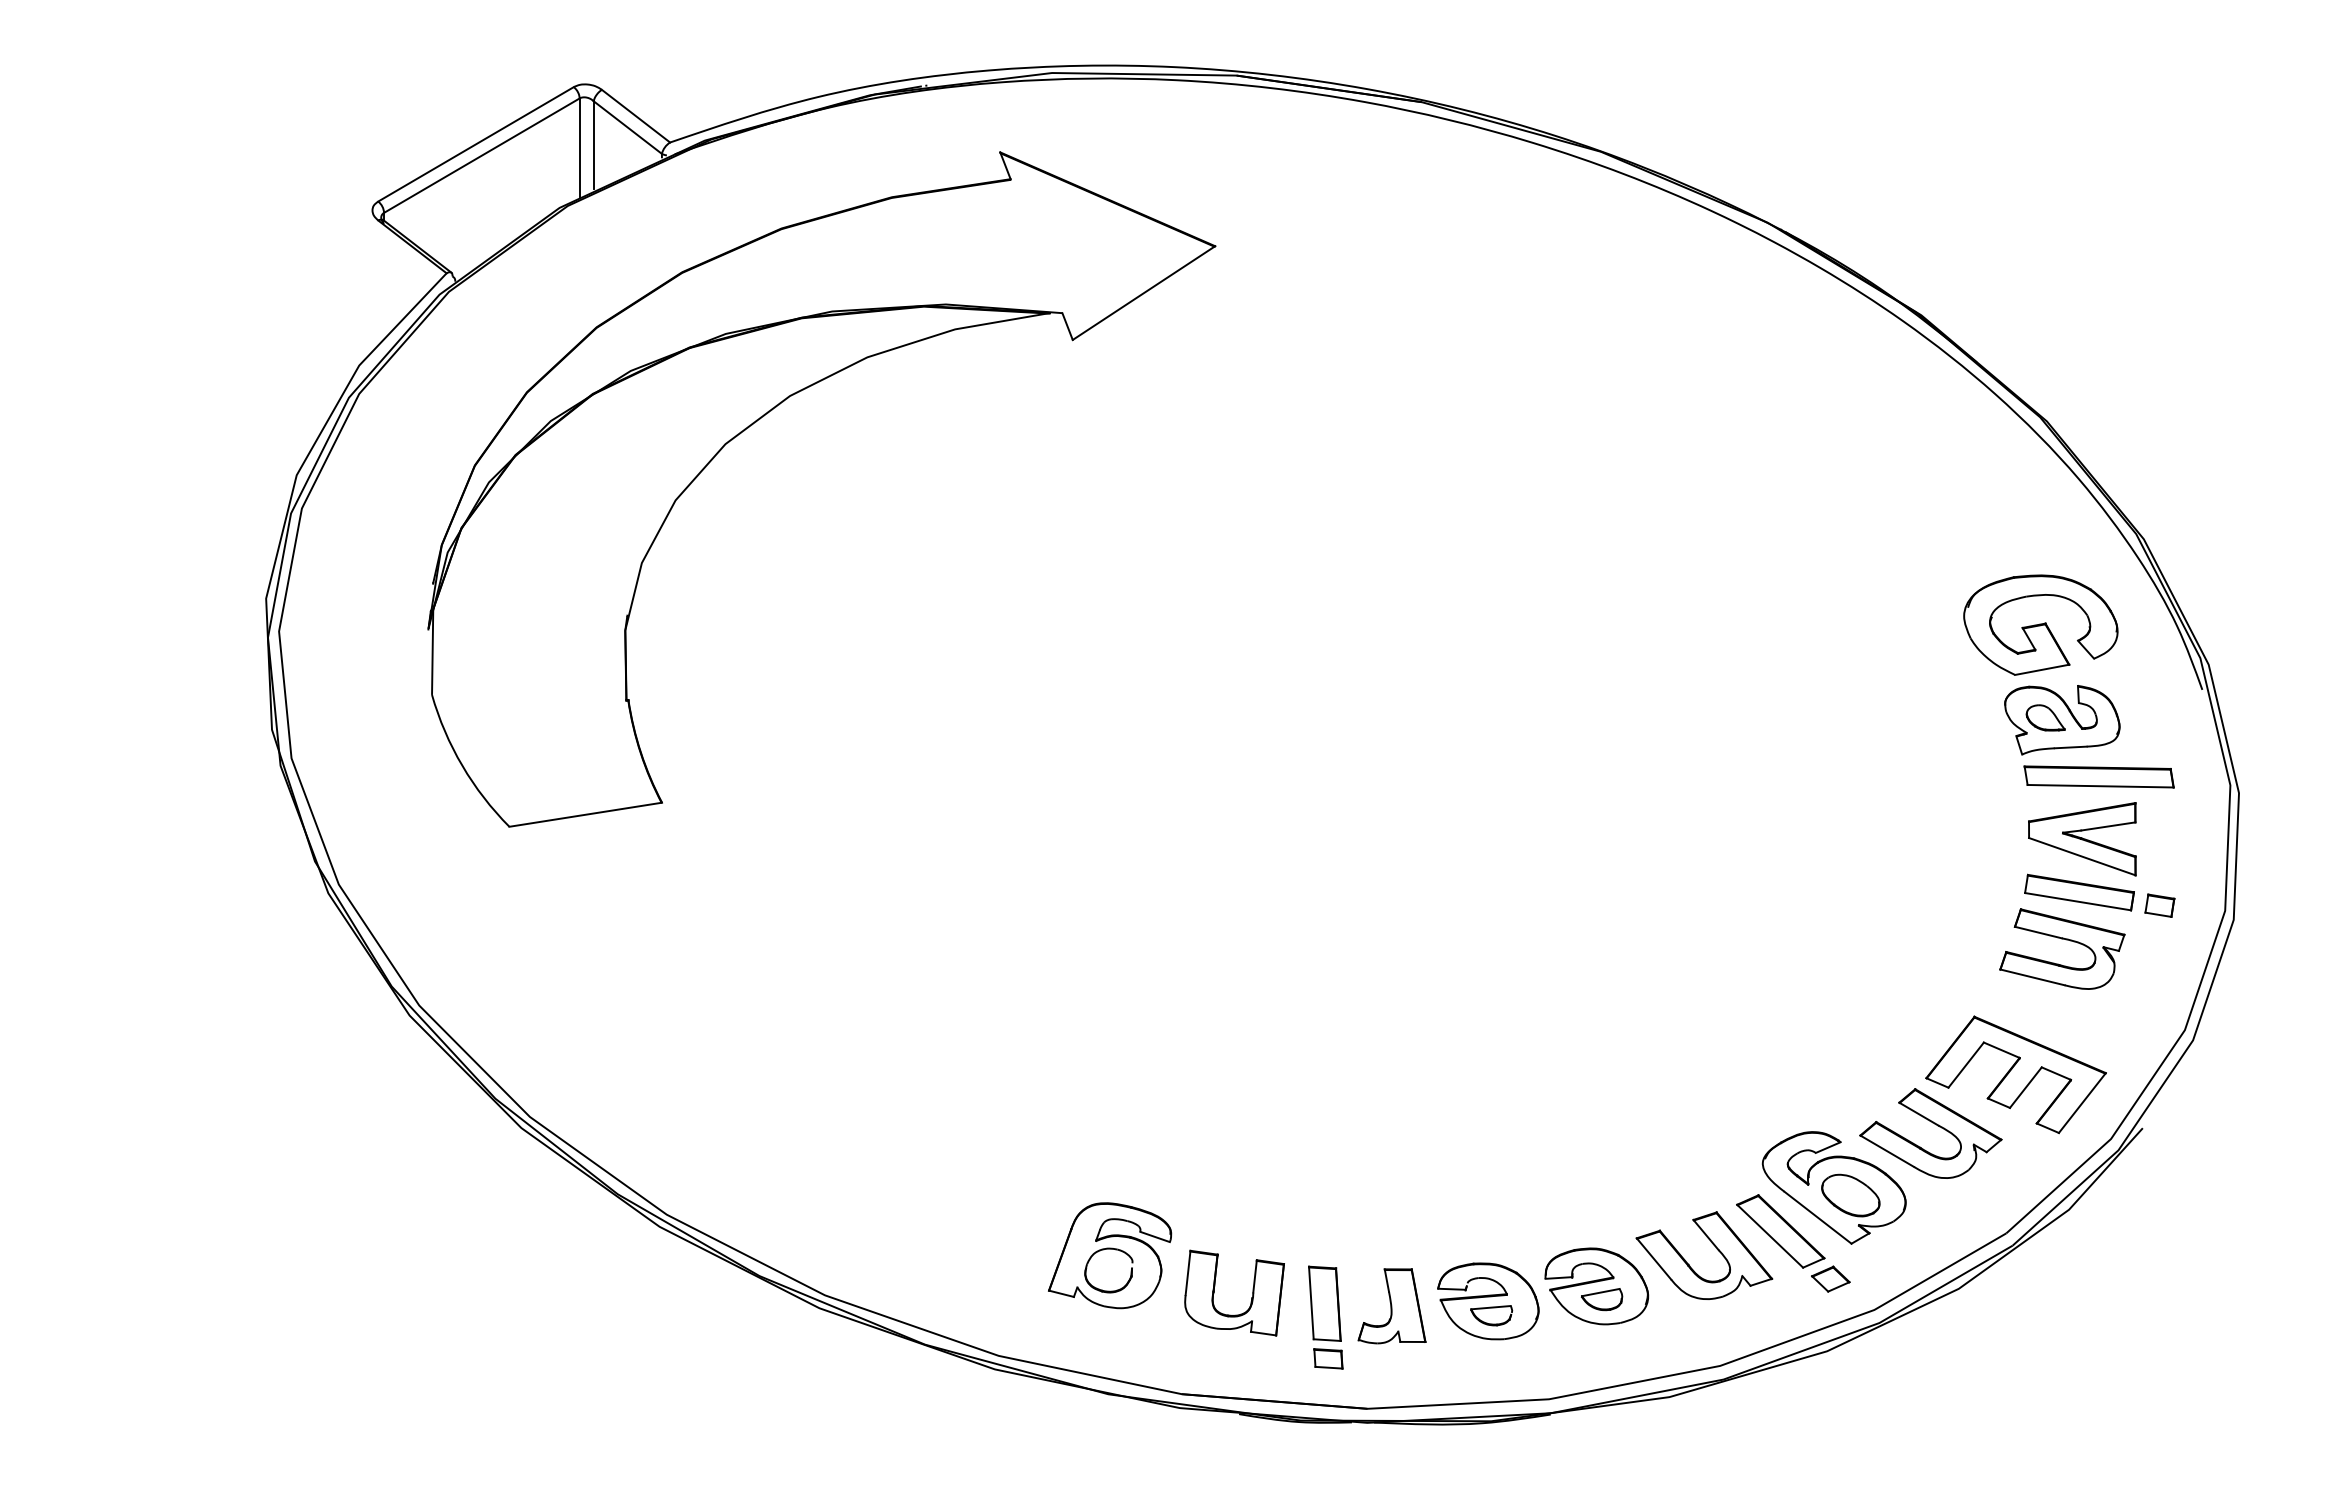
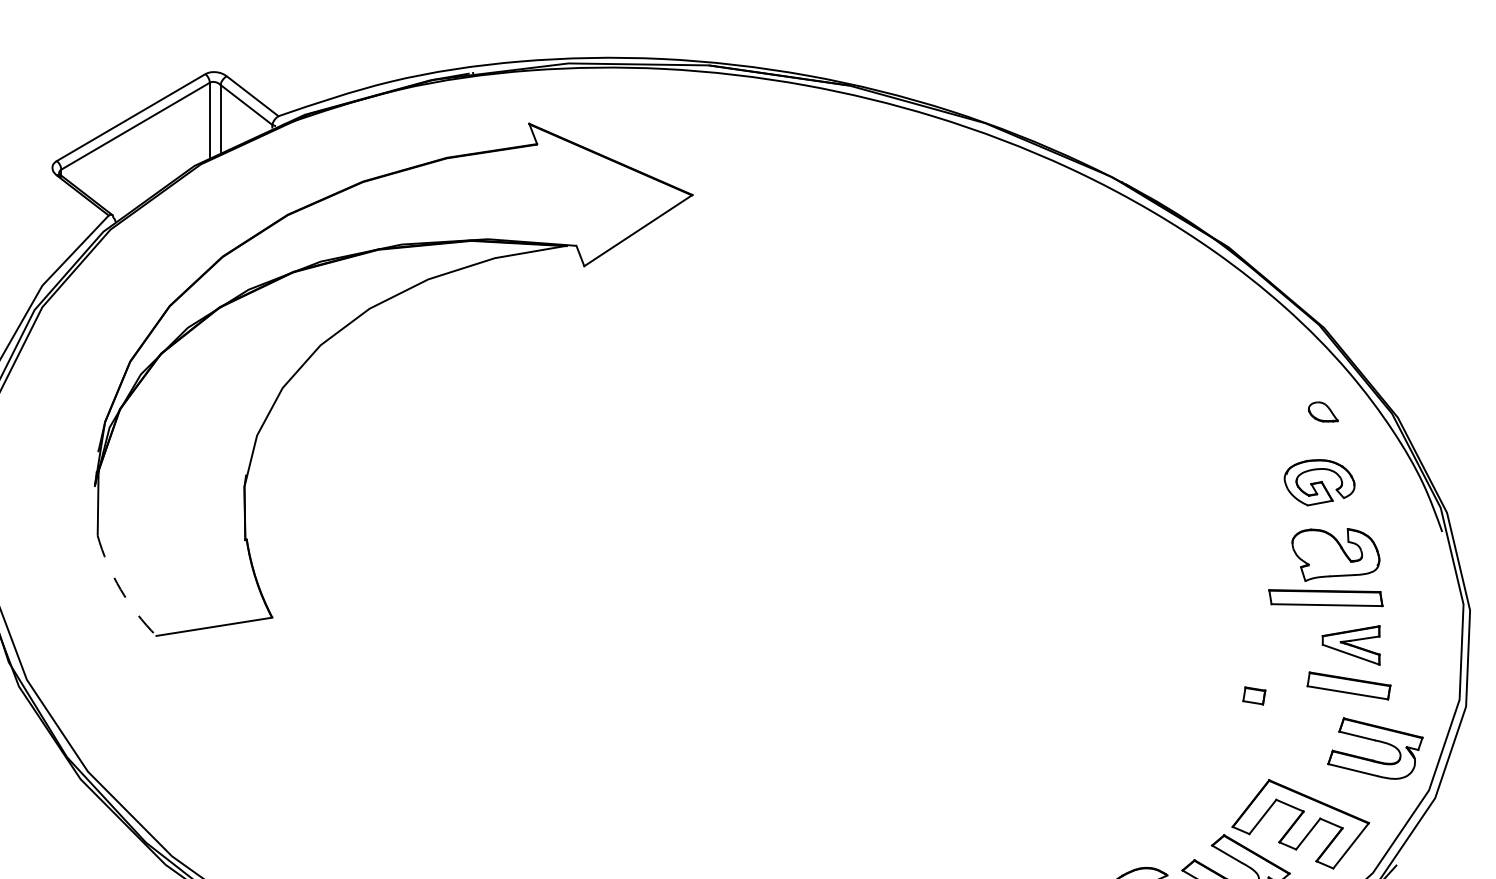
part: (2040, 624) -> (1319, 482), size x0.6
part: (2045, 717) -> (1323, 411), moved
arc: (462, 765) -> (120, 589), solid -> dashed
part: (2098, 776) -> (1325, 597), moved
part: (2082, 839) -> (1351, 645), size x0.7
part: (2159, 905) -> (1254, 695), moved
part: (2066, 940) -> (1378, 742), moved

